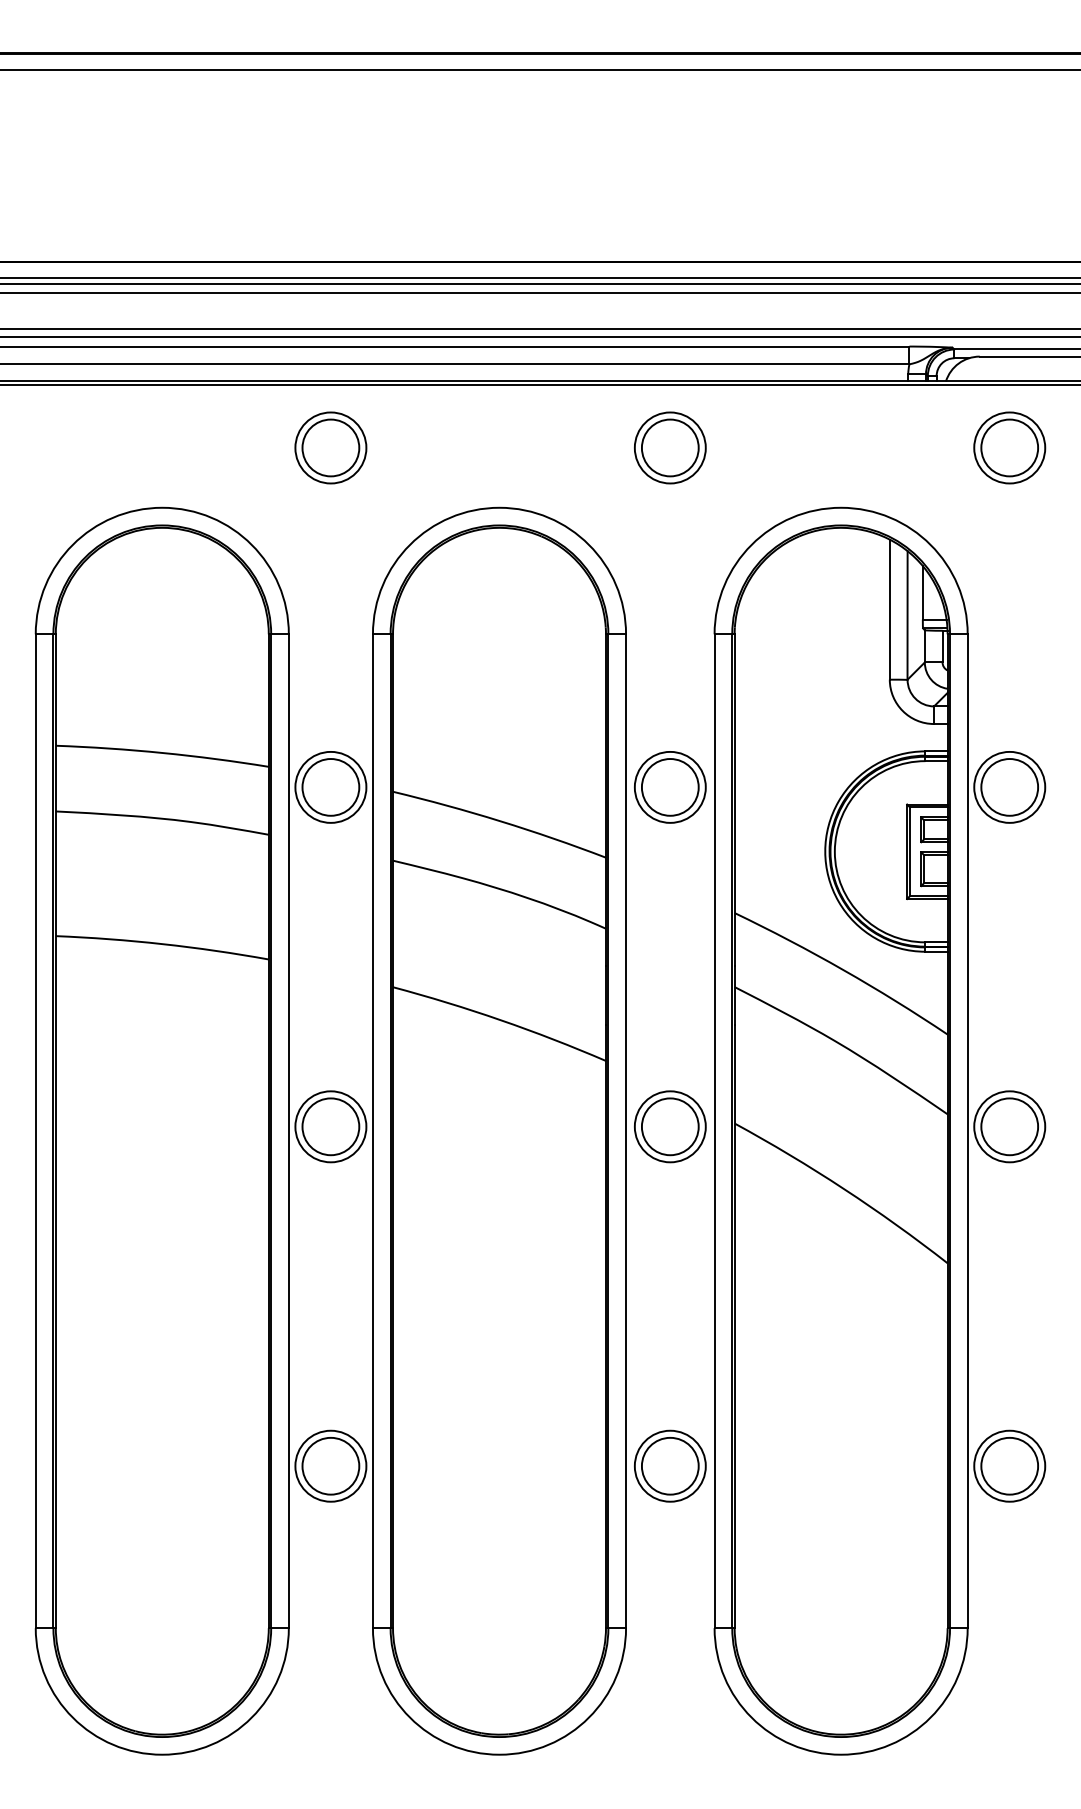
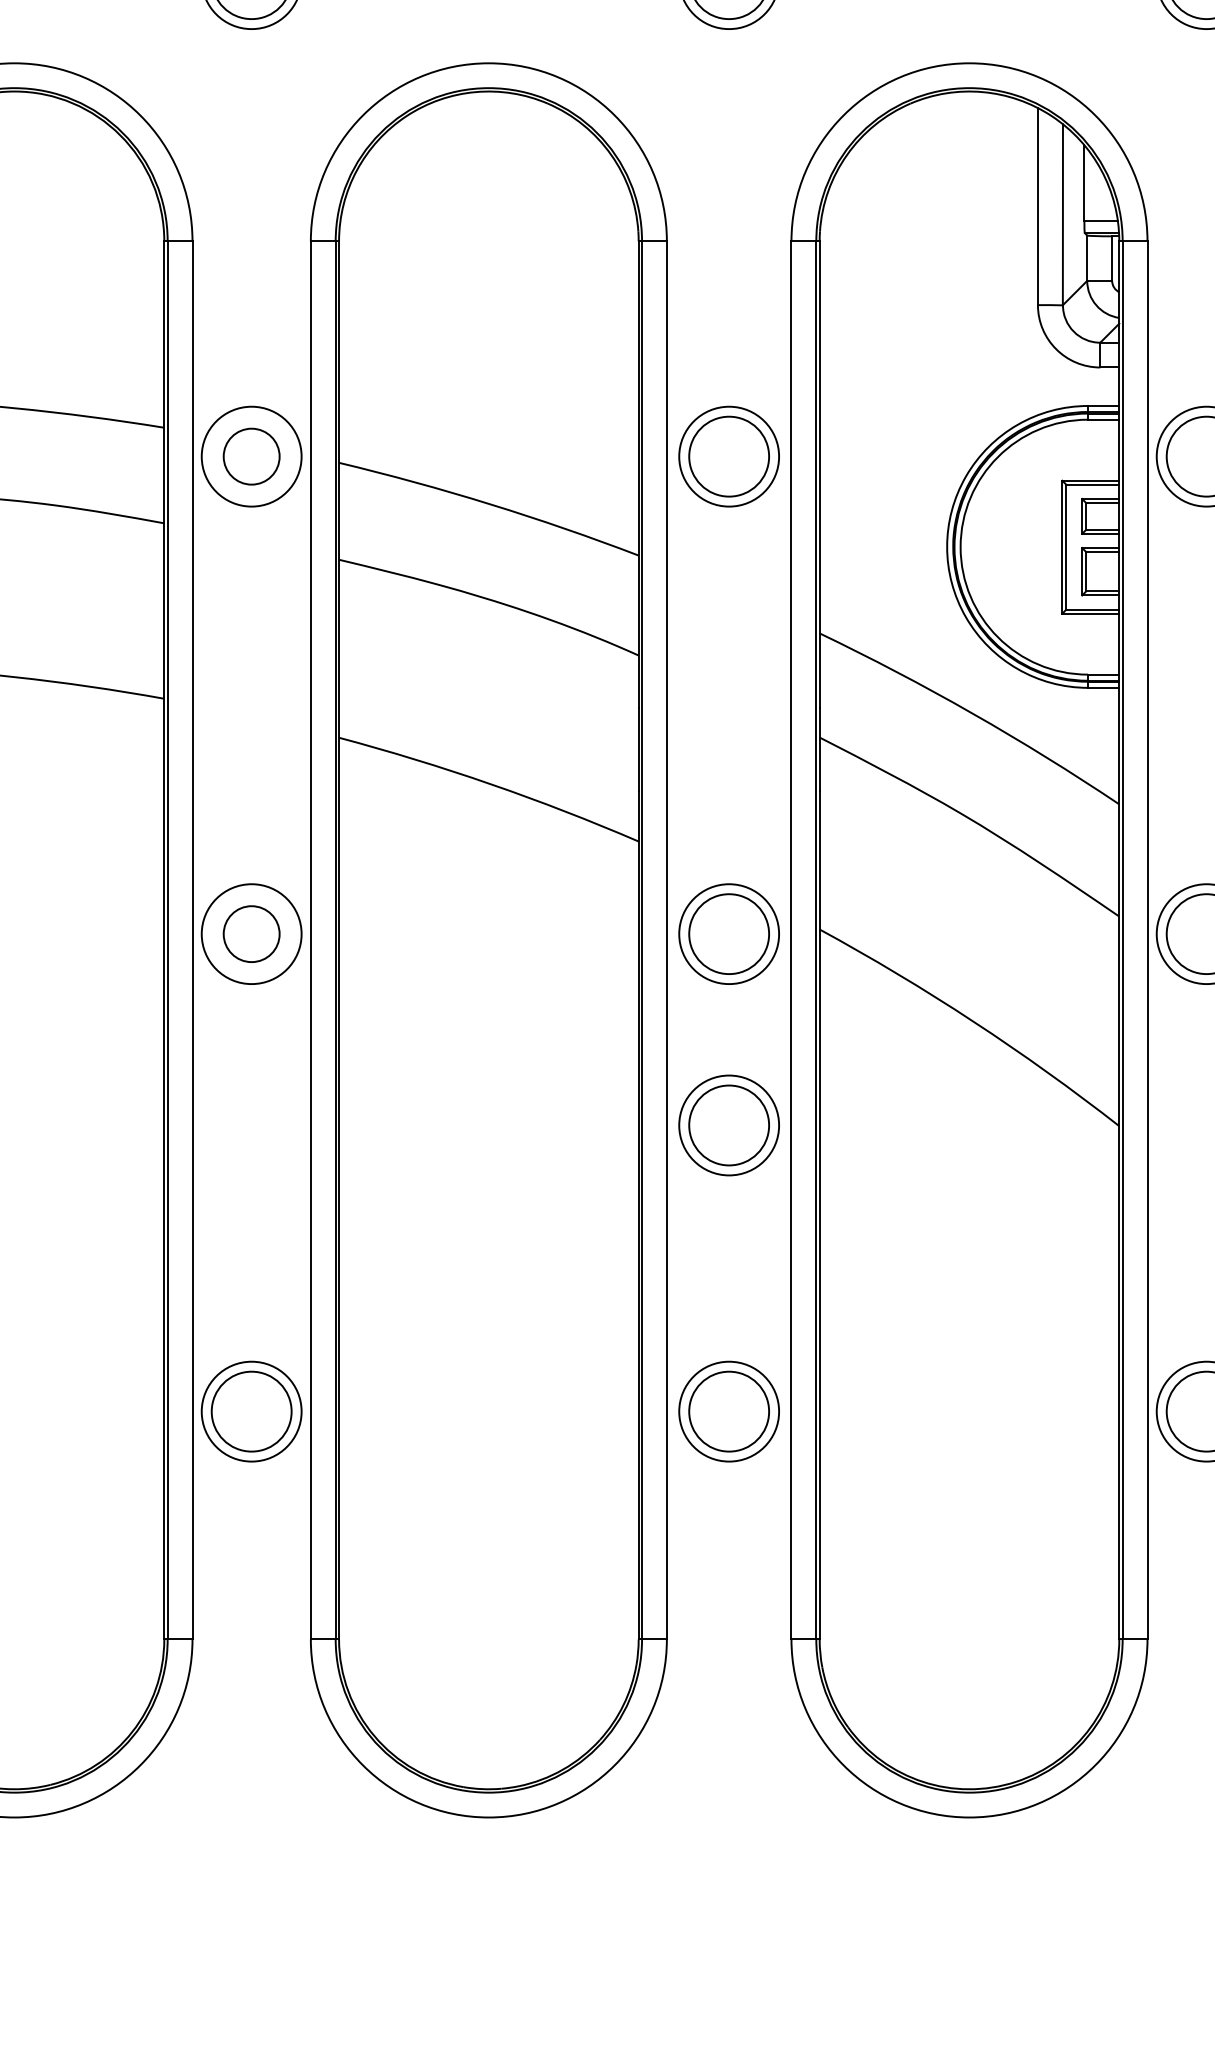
circle: (330, 787) -> (251, 456), size x0.7
circle: (330, 1126) -> (251, 933), size x0.7
part: (670, 1262) -> (729, 1125), added

